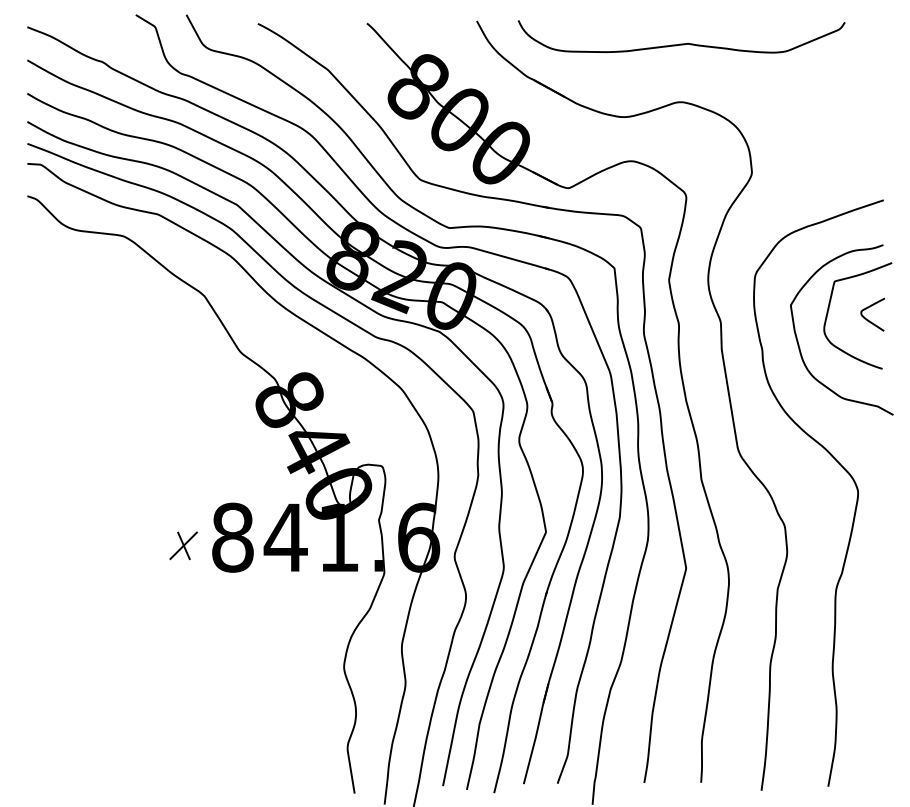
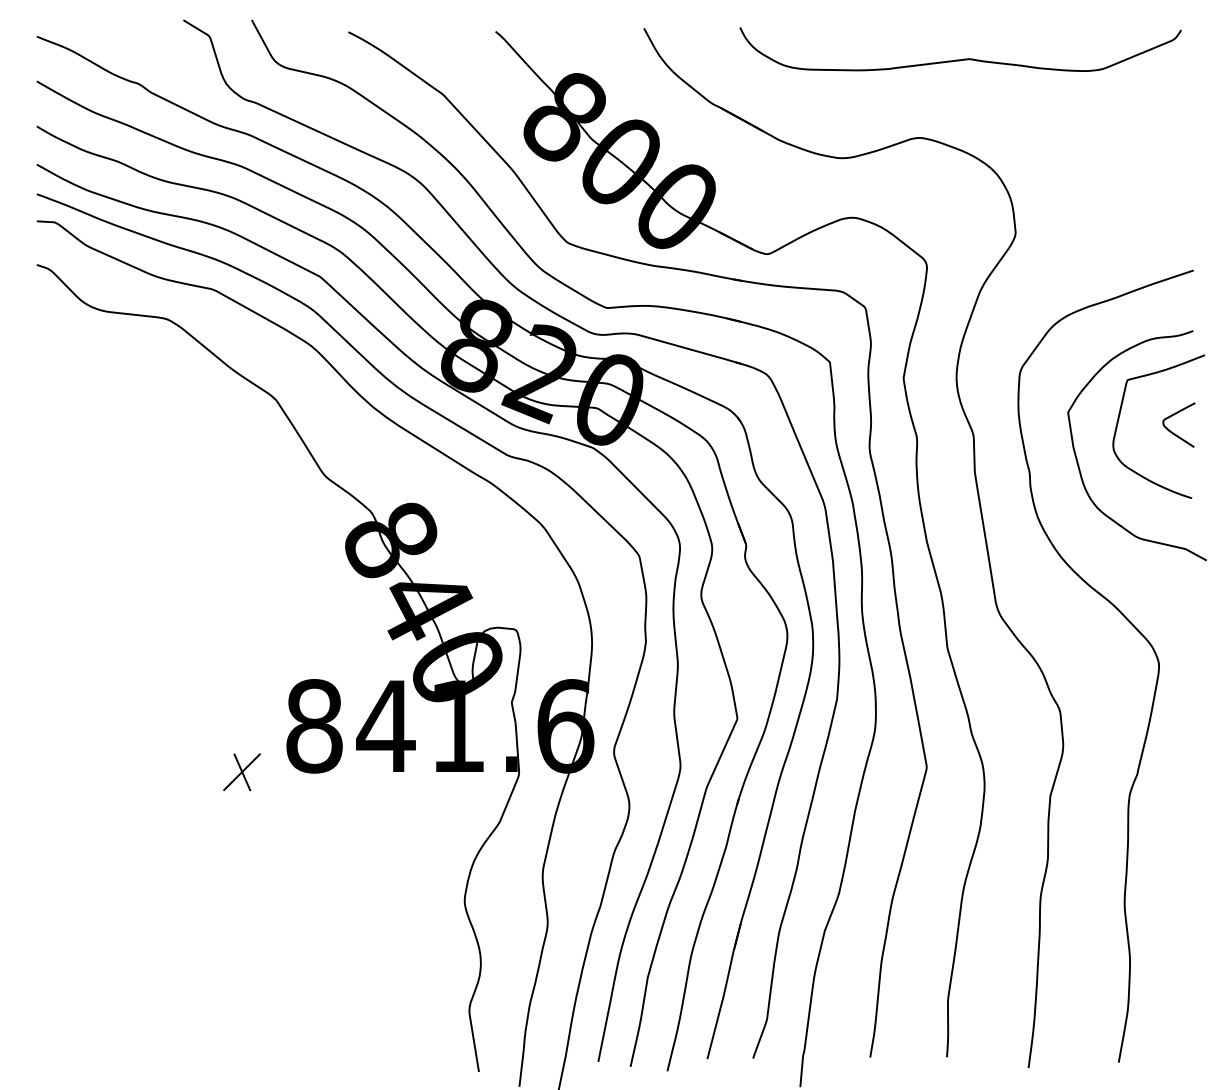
curve: (683, 43) -> (963, 58), moved
part: (183, 546) -> (241, 772), moved

